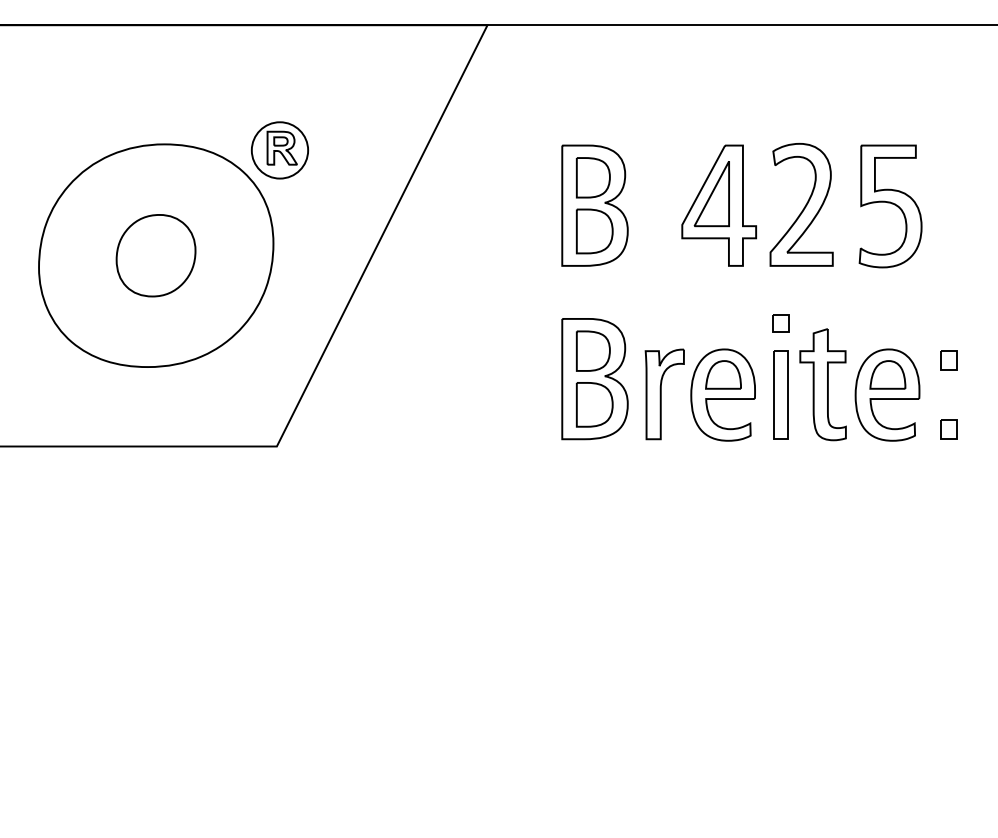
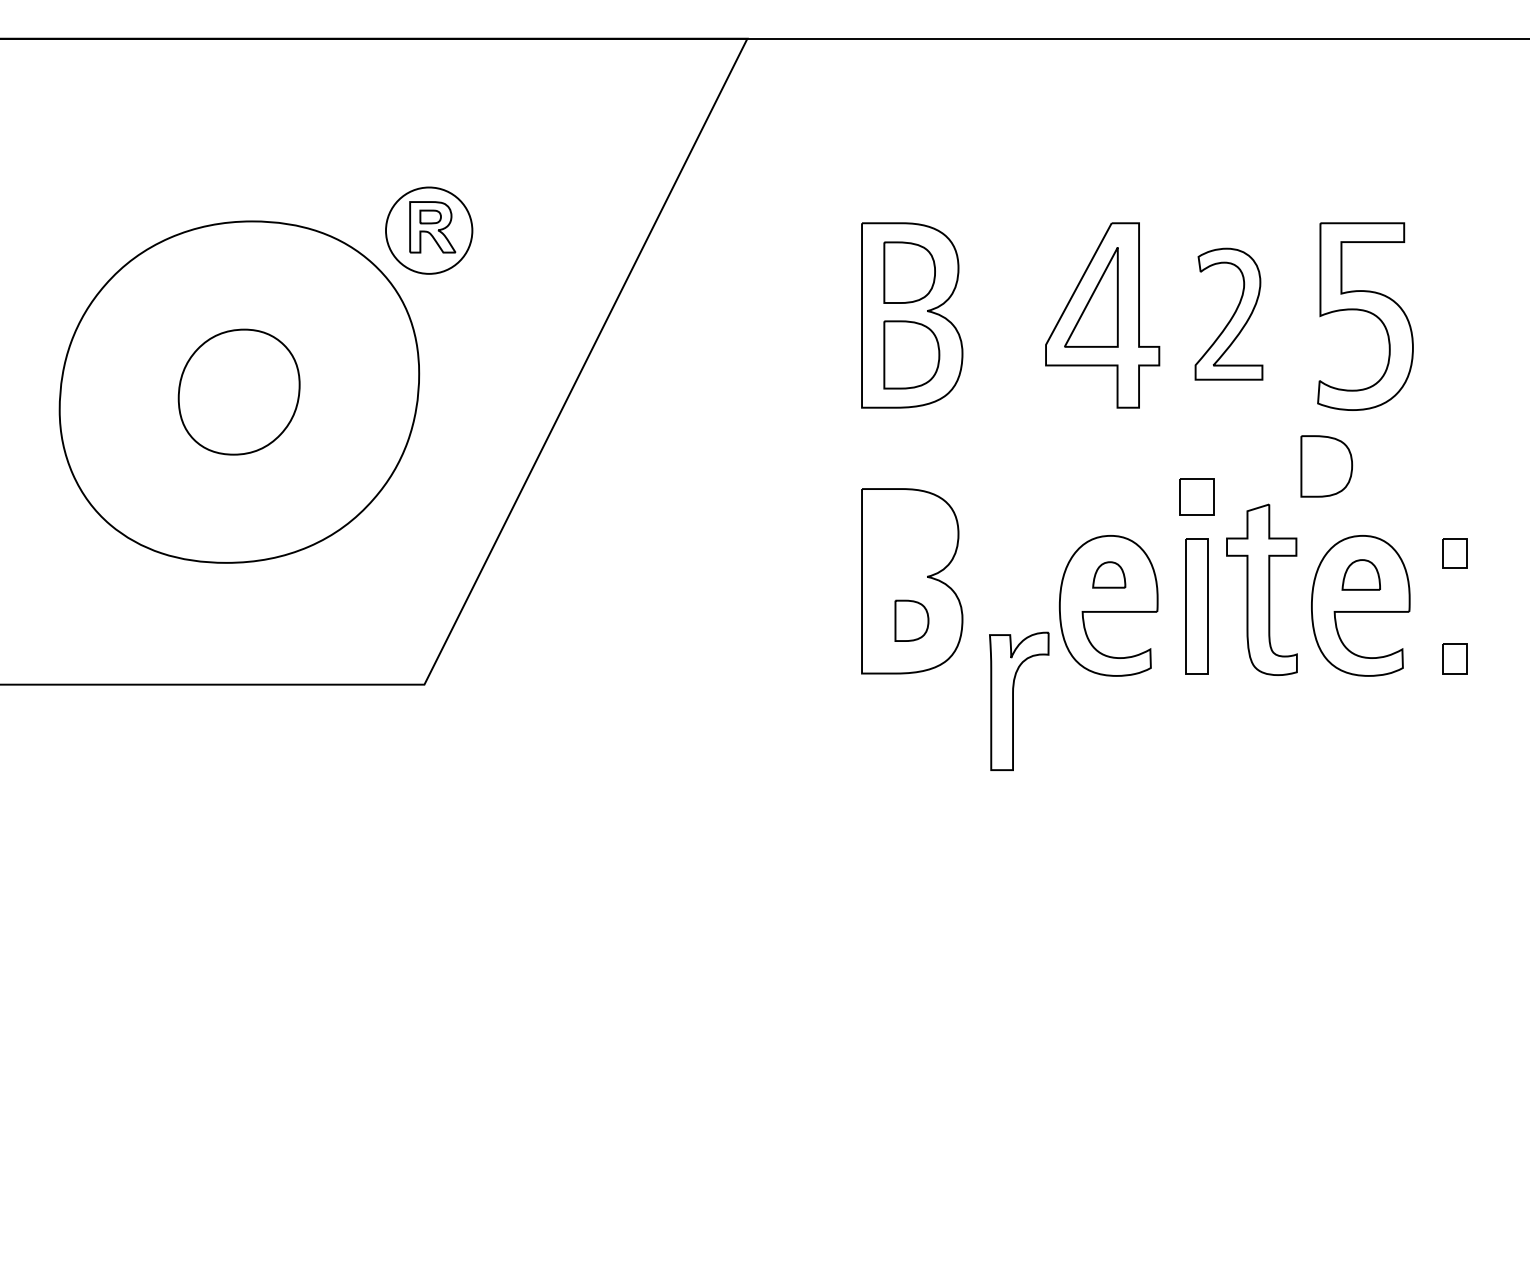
part: (801, 204) -> (1228, 313), size x0.7
part: (780, 323) -> (1196, 496), size x1.4
part: (593, 350) -> (1326, 465), moved
part: (723, 374) -> (1109, 574), size x0.6
part: (887, 374) -> (1360, 574), size x0.7
part: (664, 394) -> (1018, 701), moved
part: (594, 404) -> (911, 620), size x0.6

